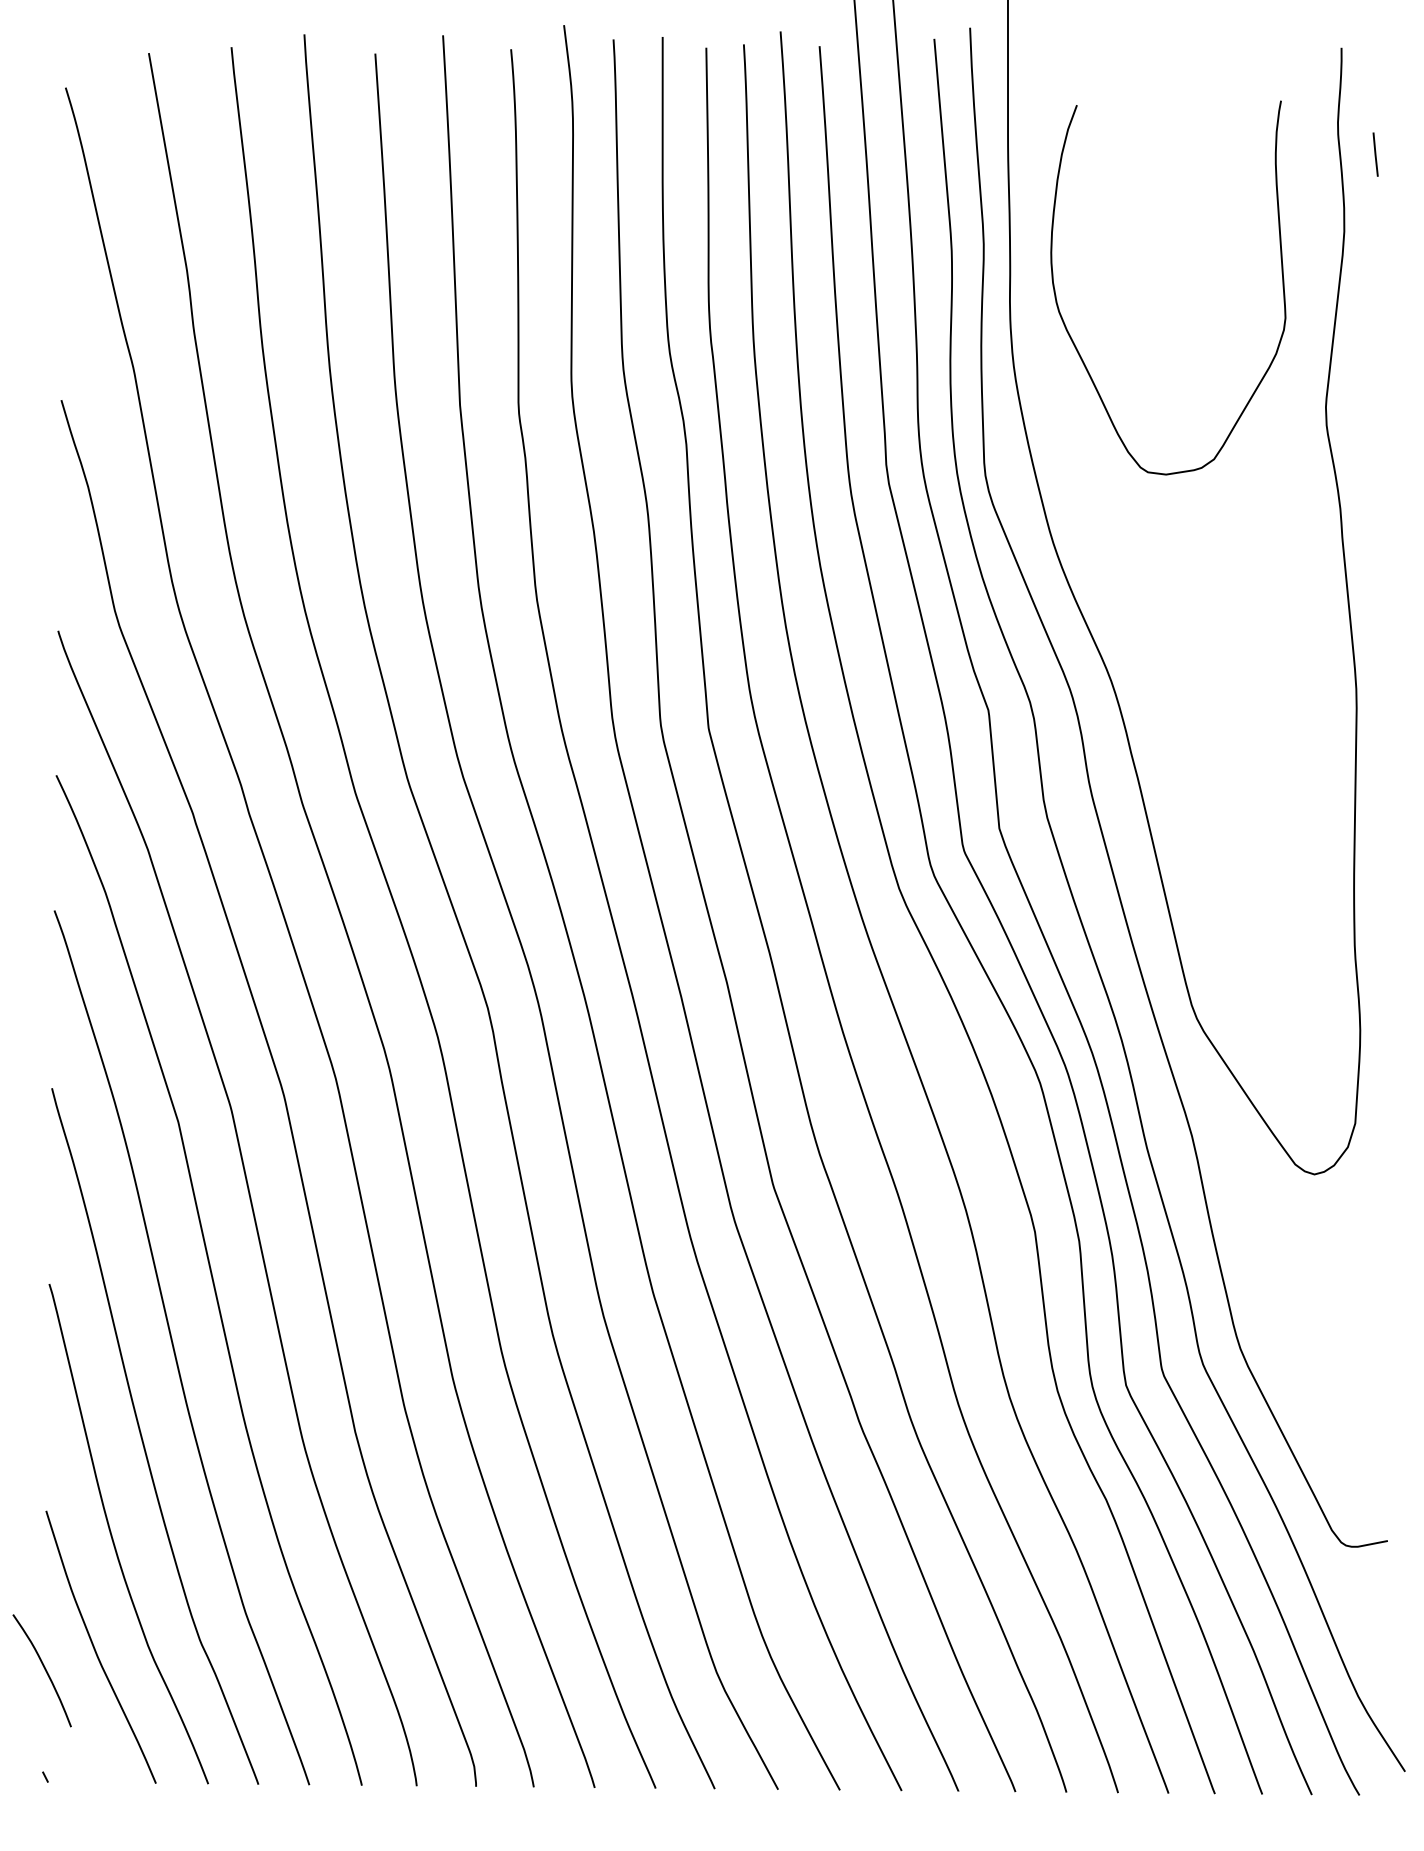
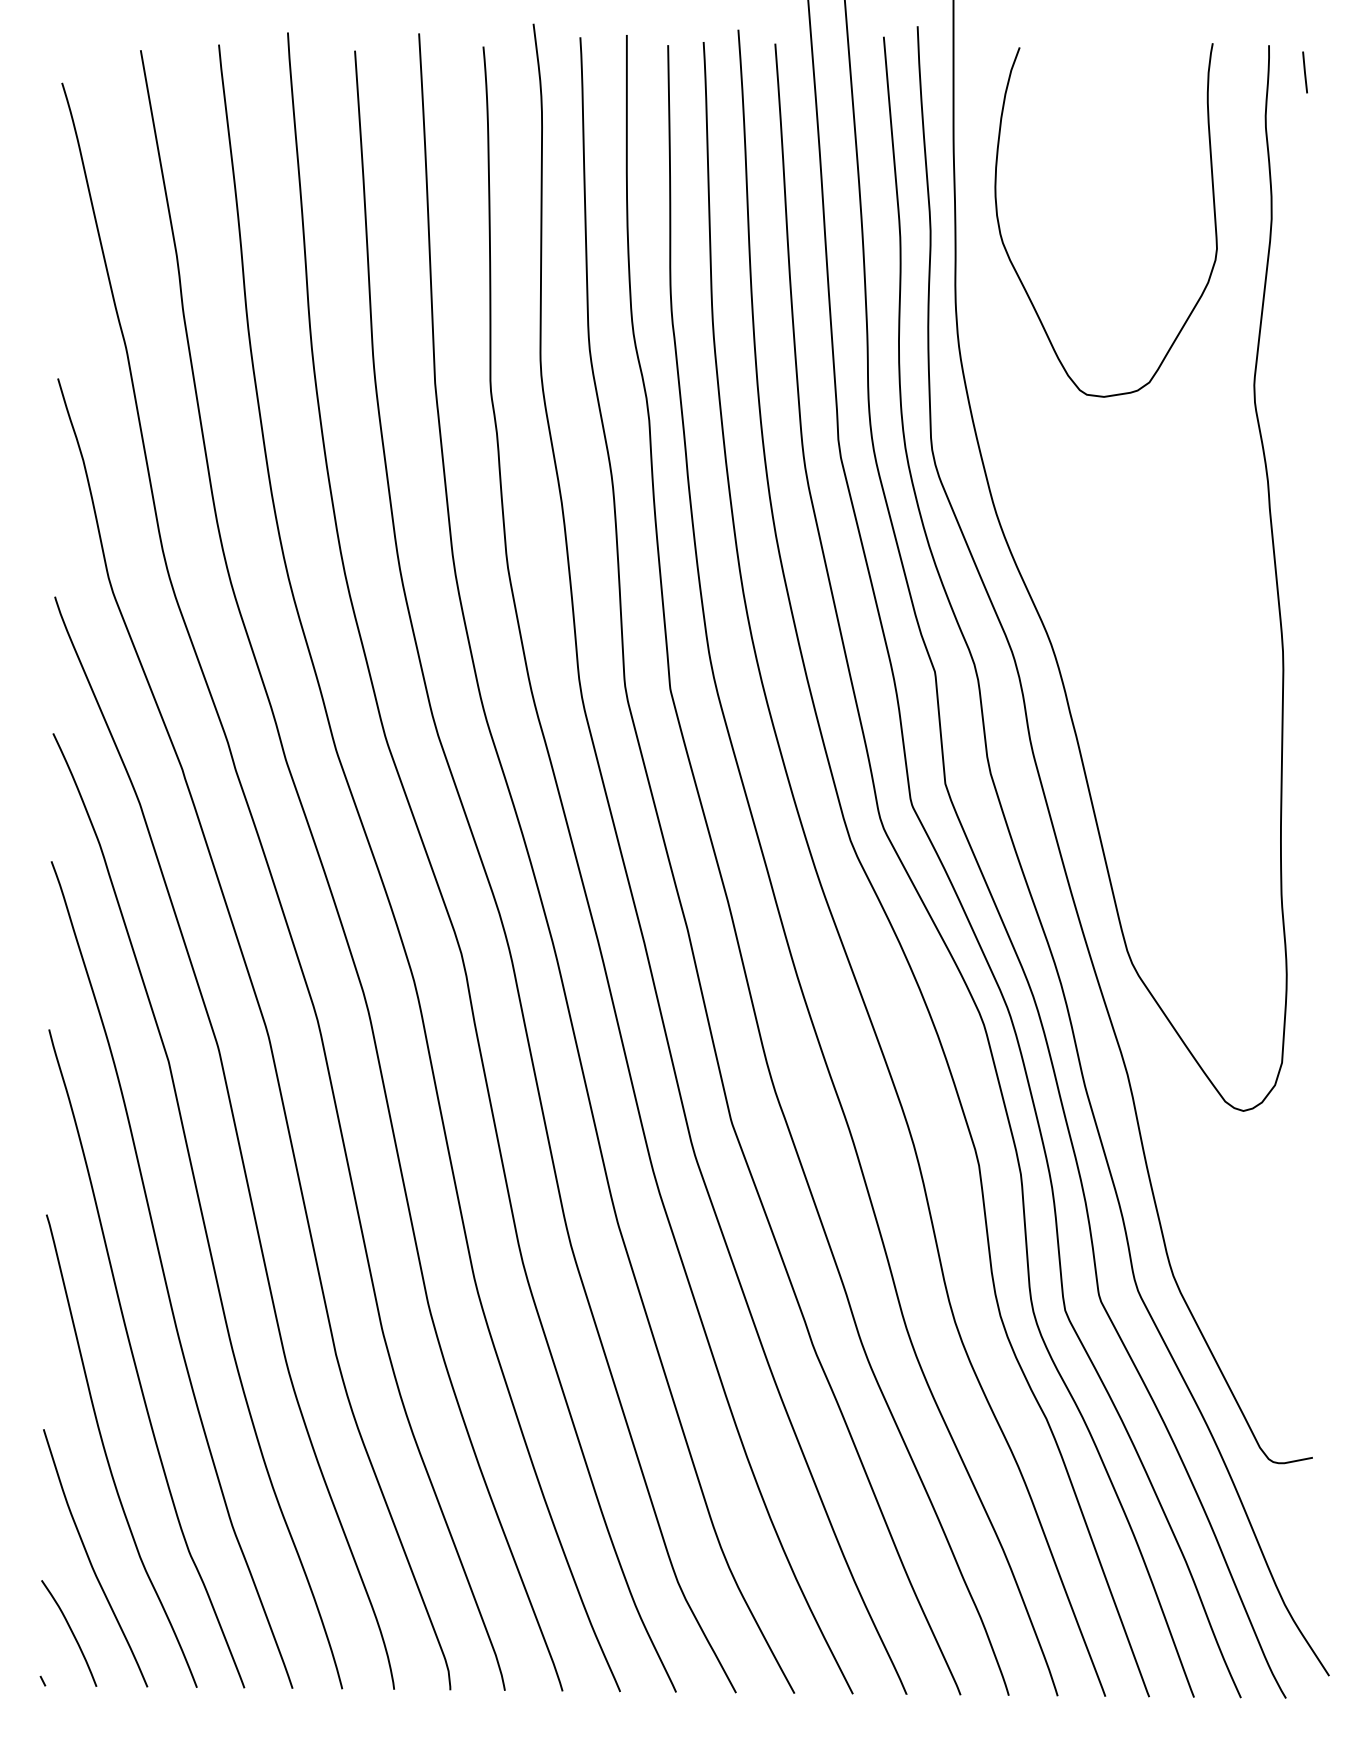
line: (1375, 154) -> (1304, 72), moved
curve: (1071, 336) -> (1014, 266), moved
curve: (44, 1669) -> (71, 1632), moved

